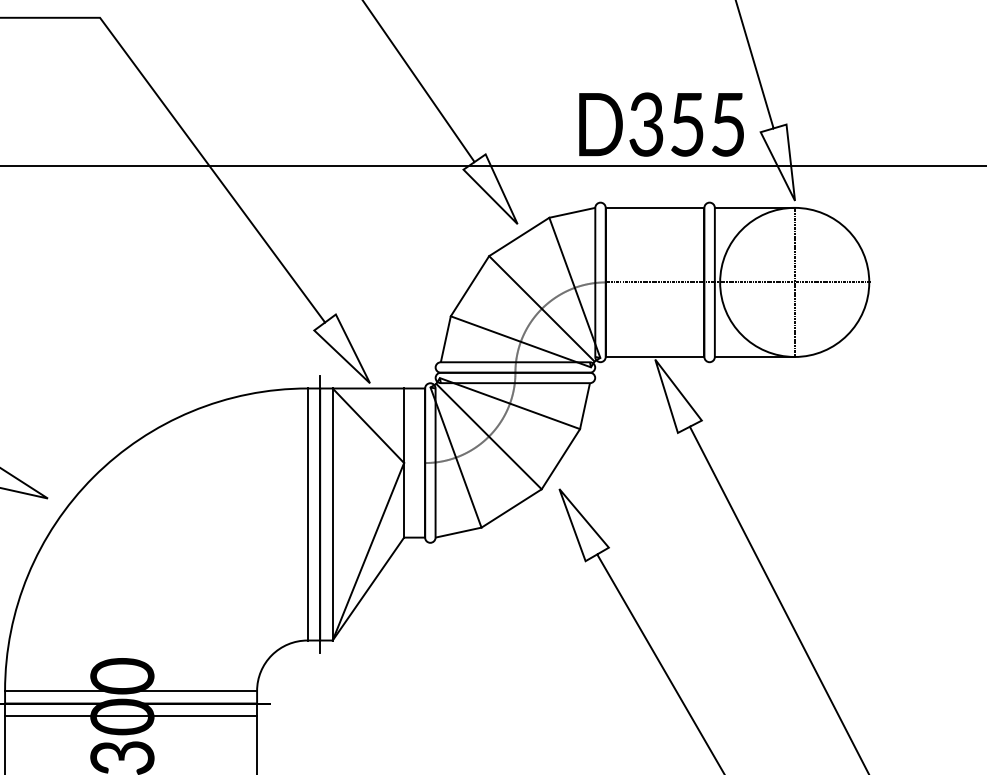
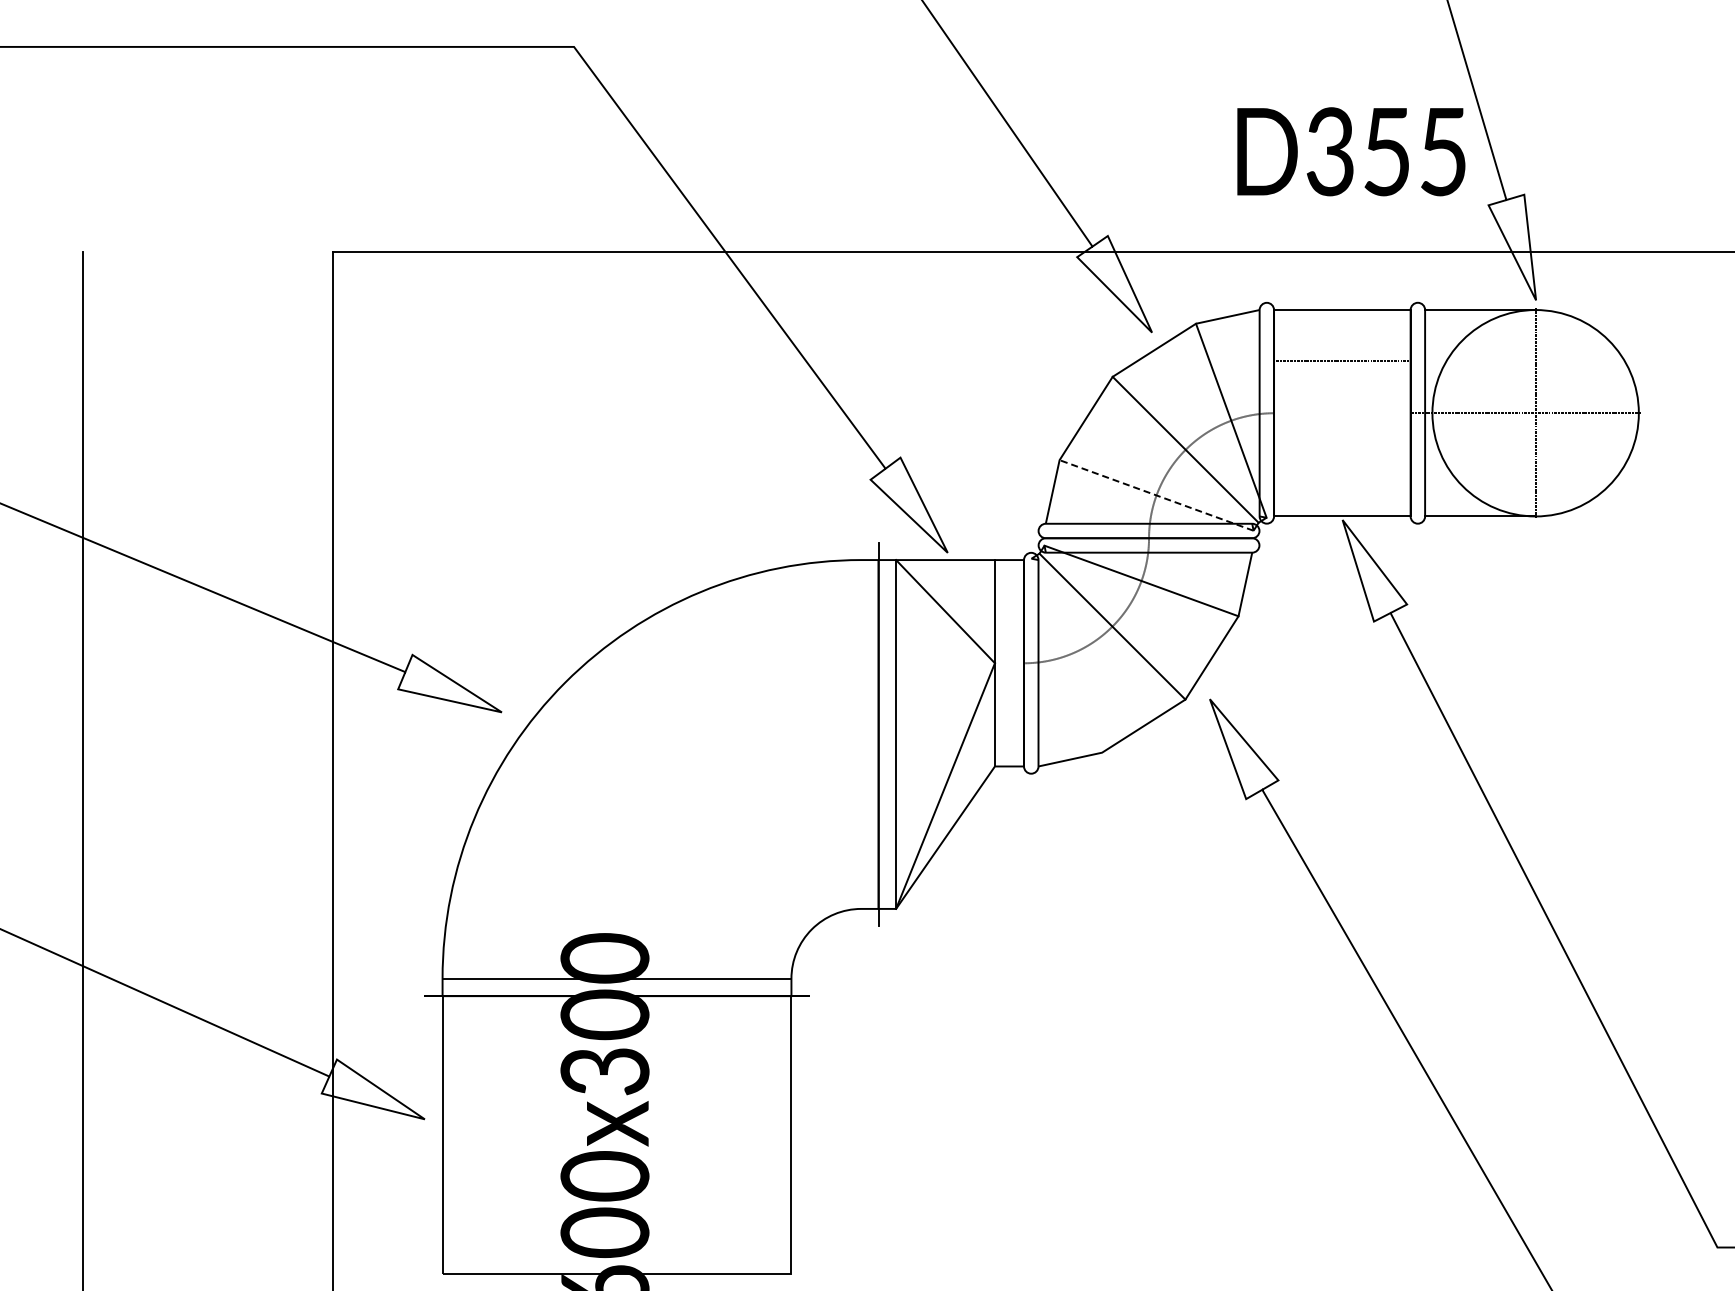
text: (661, 124) -> (1351, 151), moved
line: (655, 282) -> (1342, 361), moved
line: (520, 341) -> (1156, 495), solid -> dashed
line: (455, 457) -> (1066, 655), removed
line: (307, 514) -> (861, 734), removed
line: (130, 716) -> (616, 1013), removed

